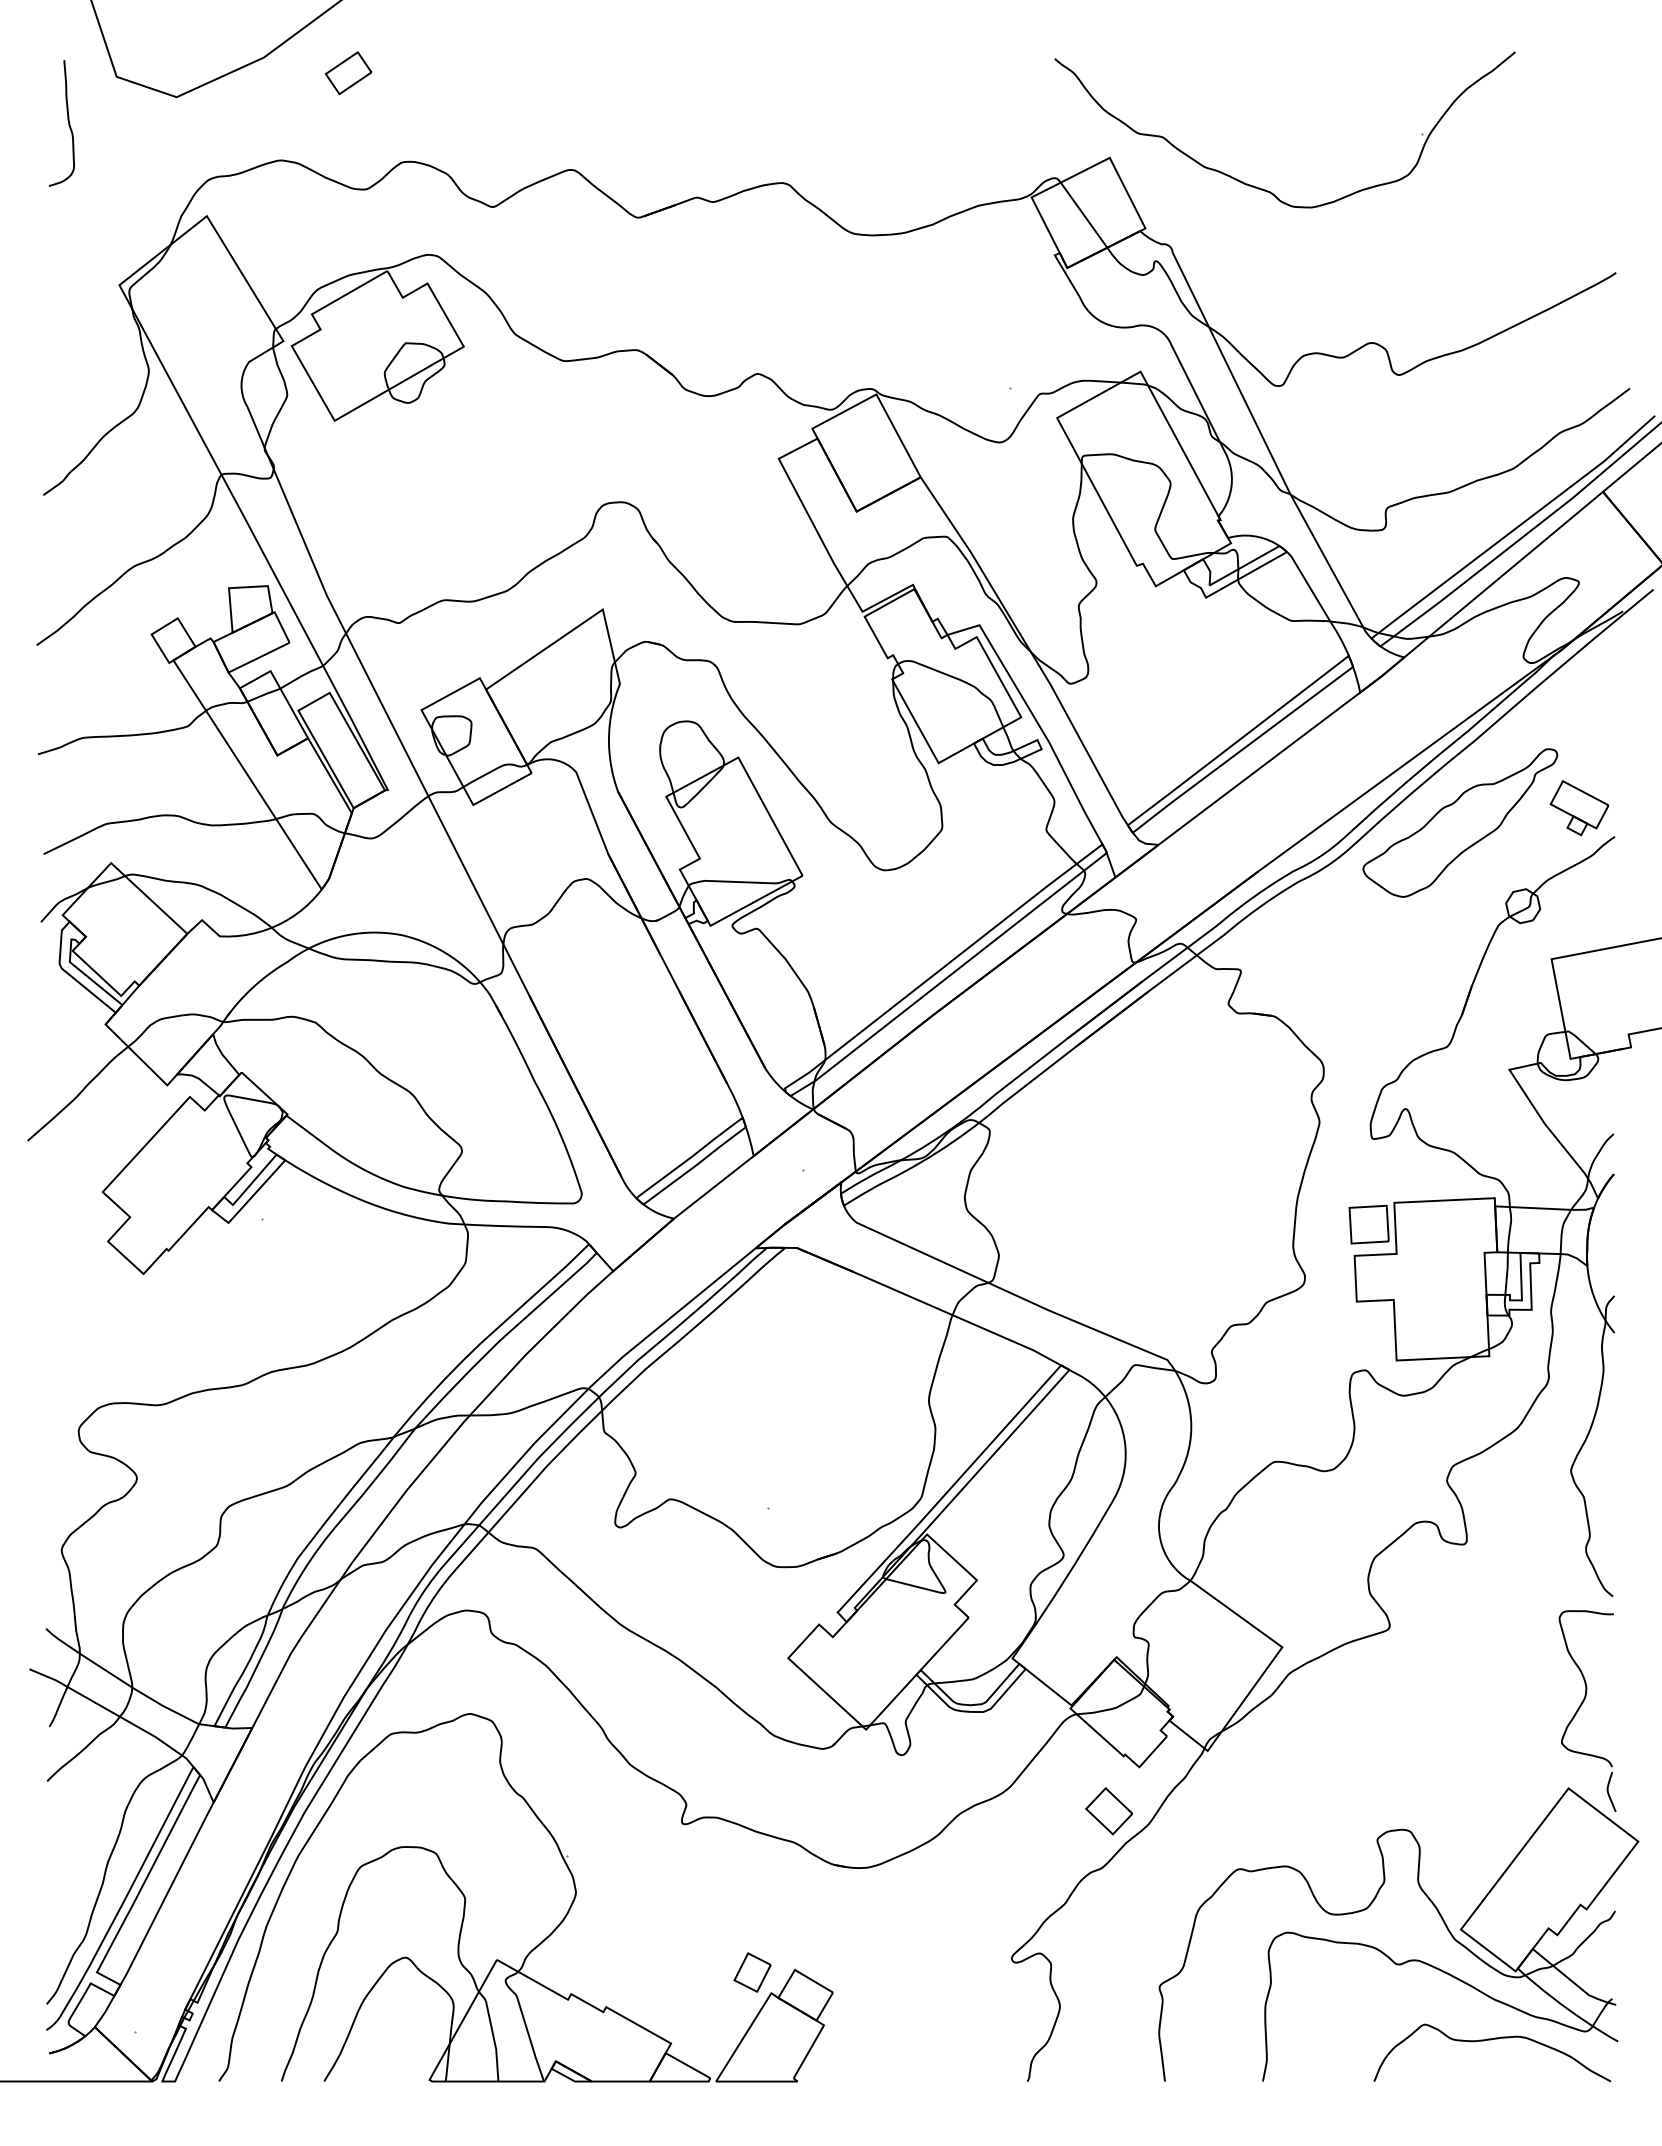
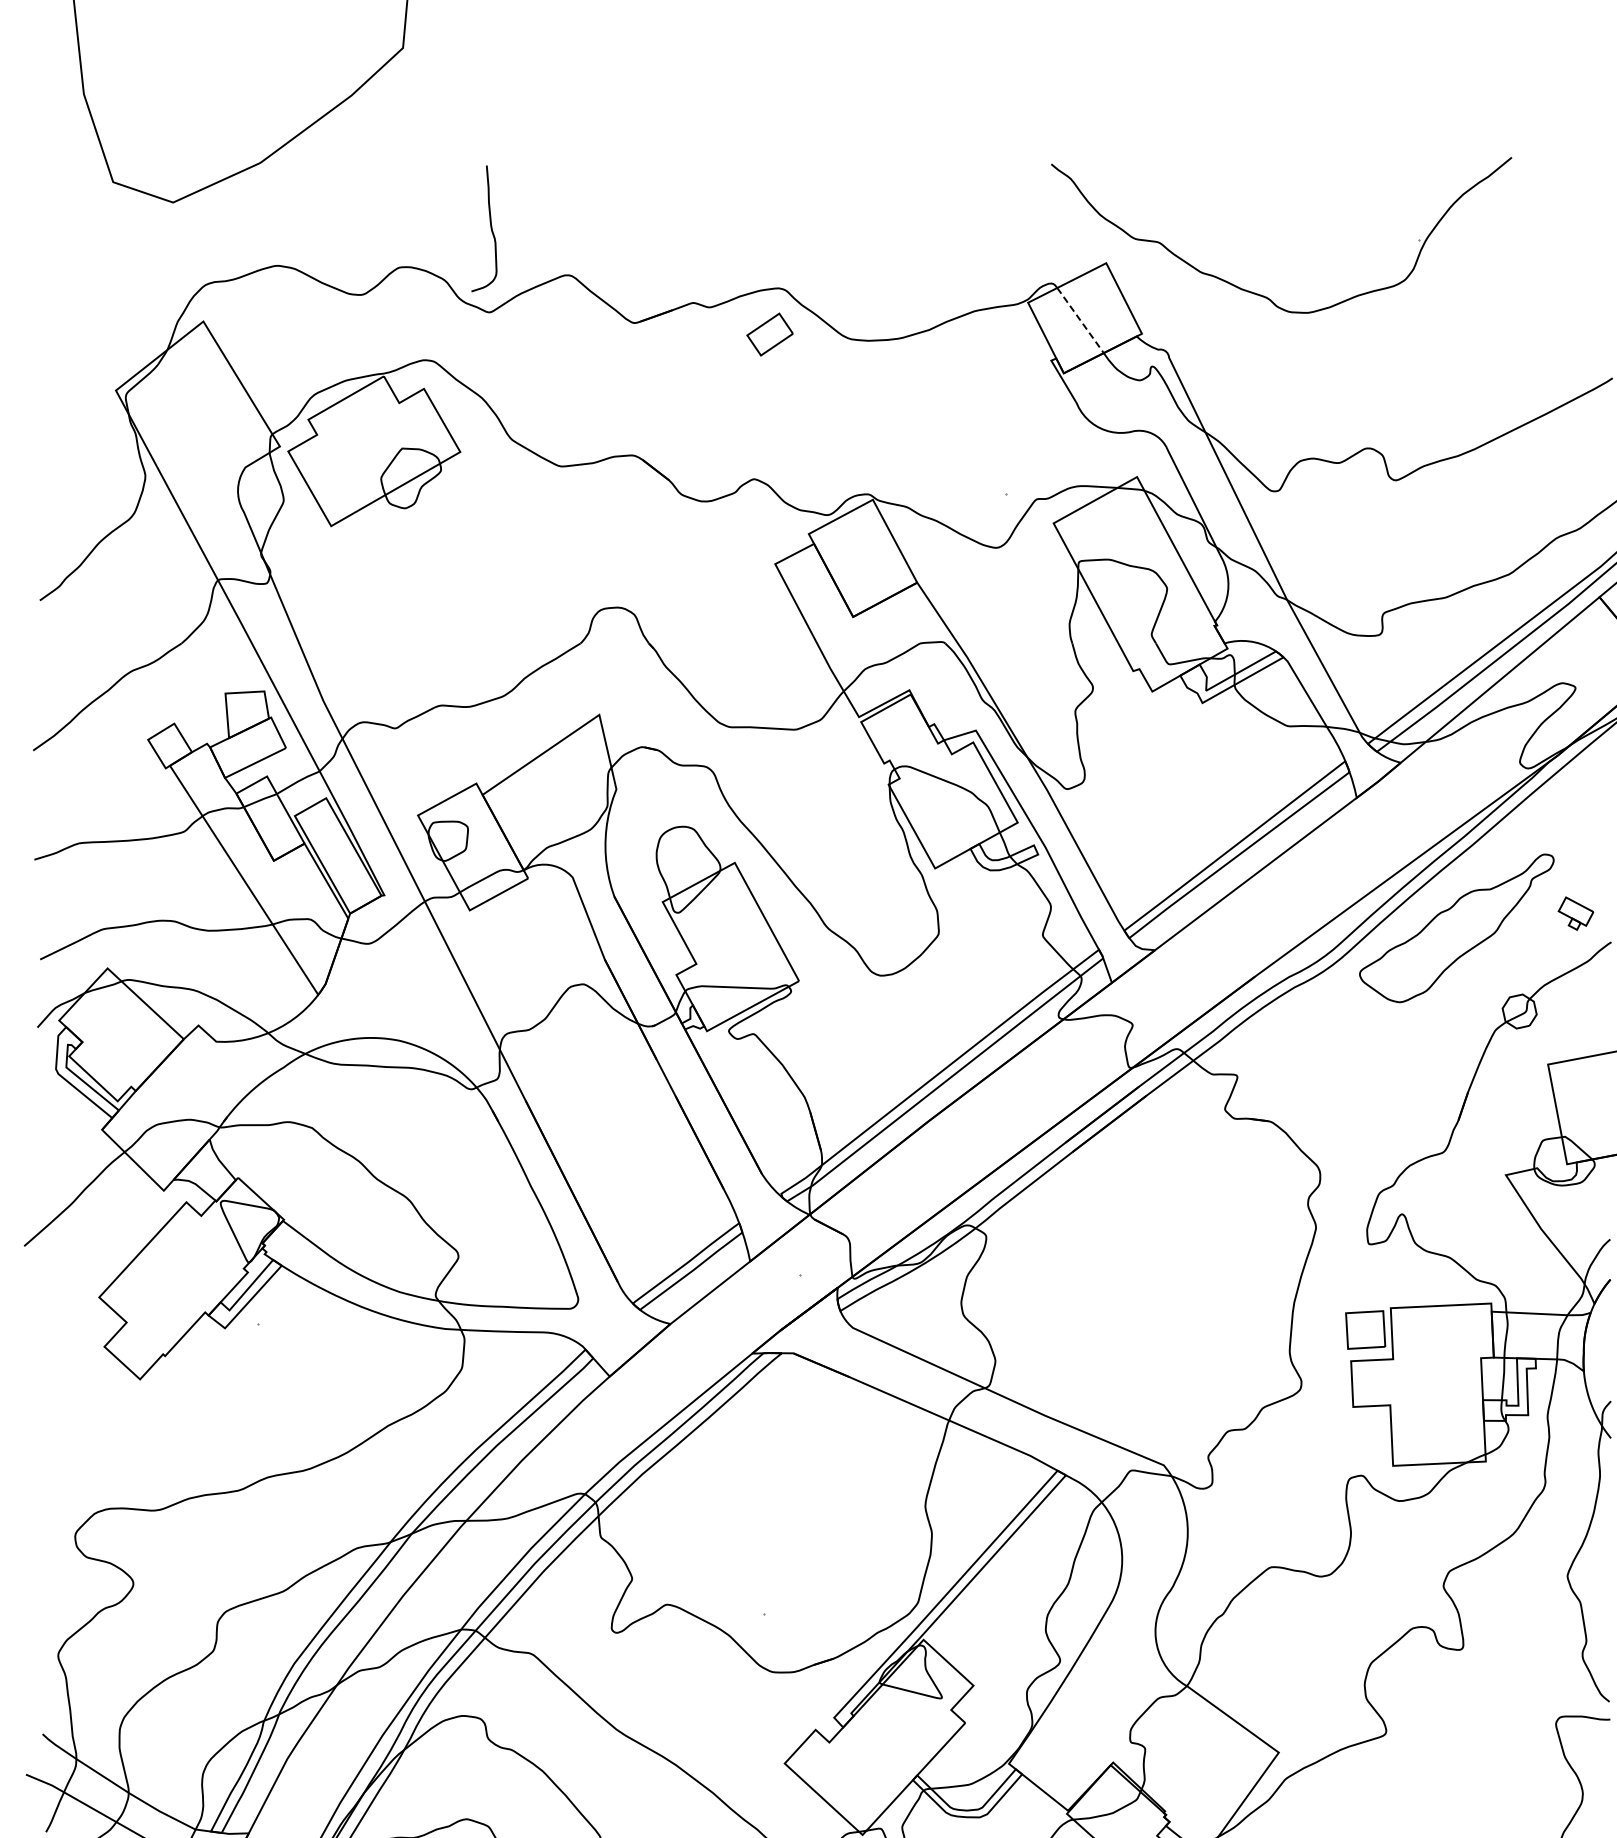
part: (347, 73) -> (769, 334), moved
curve: (67, 120) -> (490, 225), moved
line: (1084, 215) -> (1081, 320), solid -> dashed
part: (1579, 808) -> (1576, 913), size x0.6

